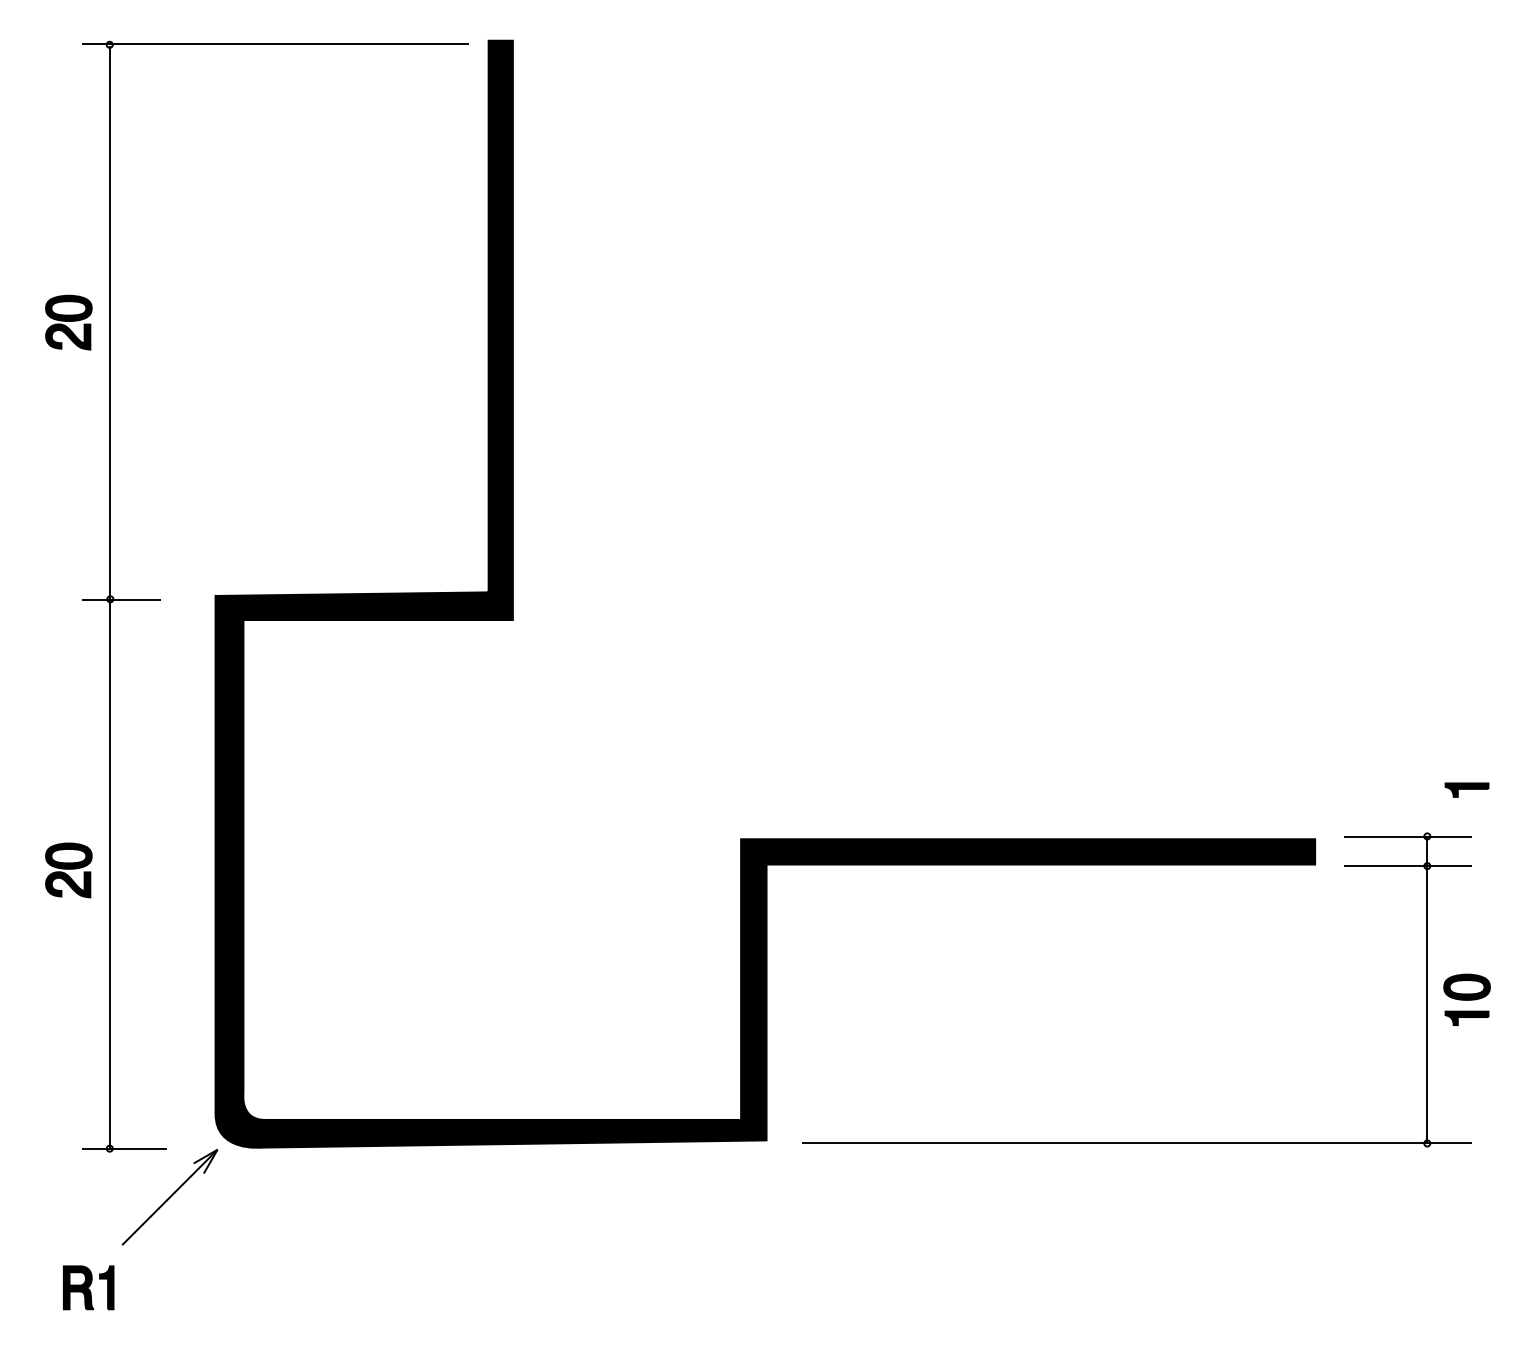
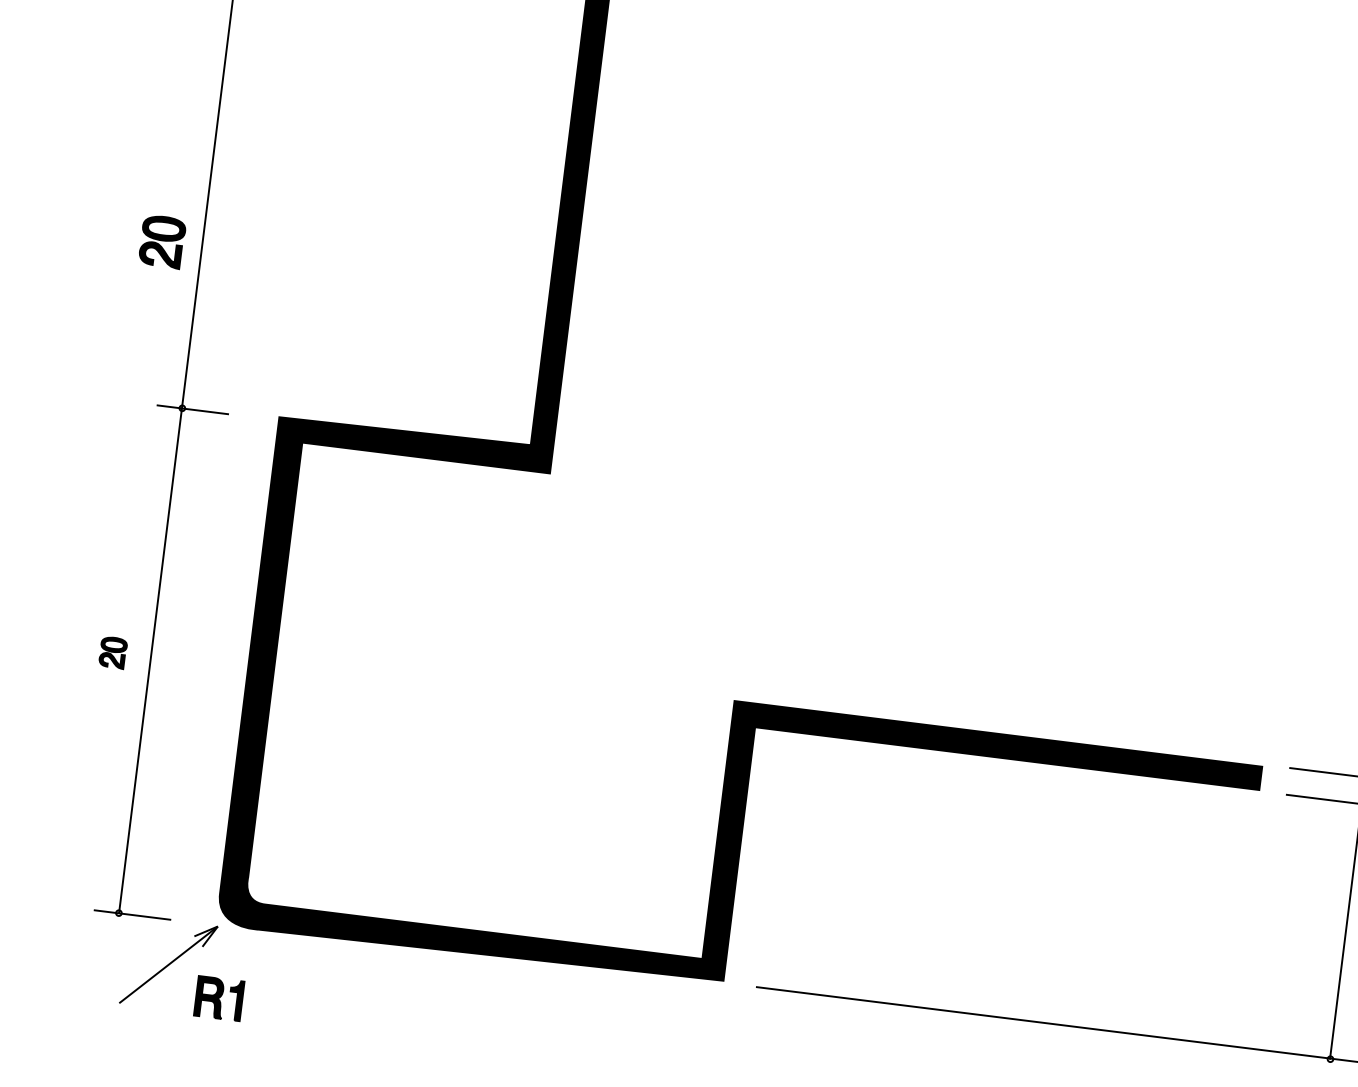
part: (68, 322) -> (162, 241), moved
part: (68, 870) -> (112, 652), size x0.6
part: (88, 1287) -> (219, 998), moved

